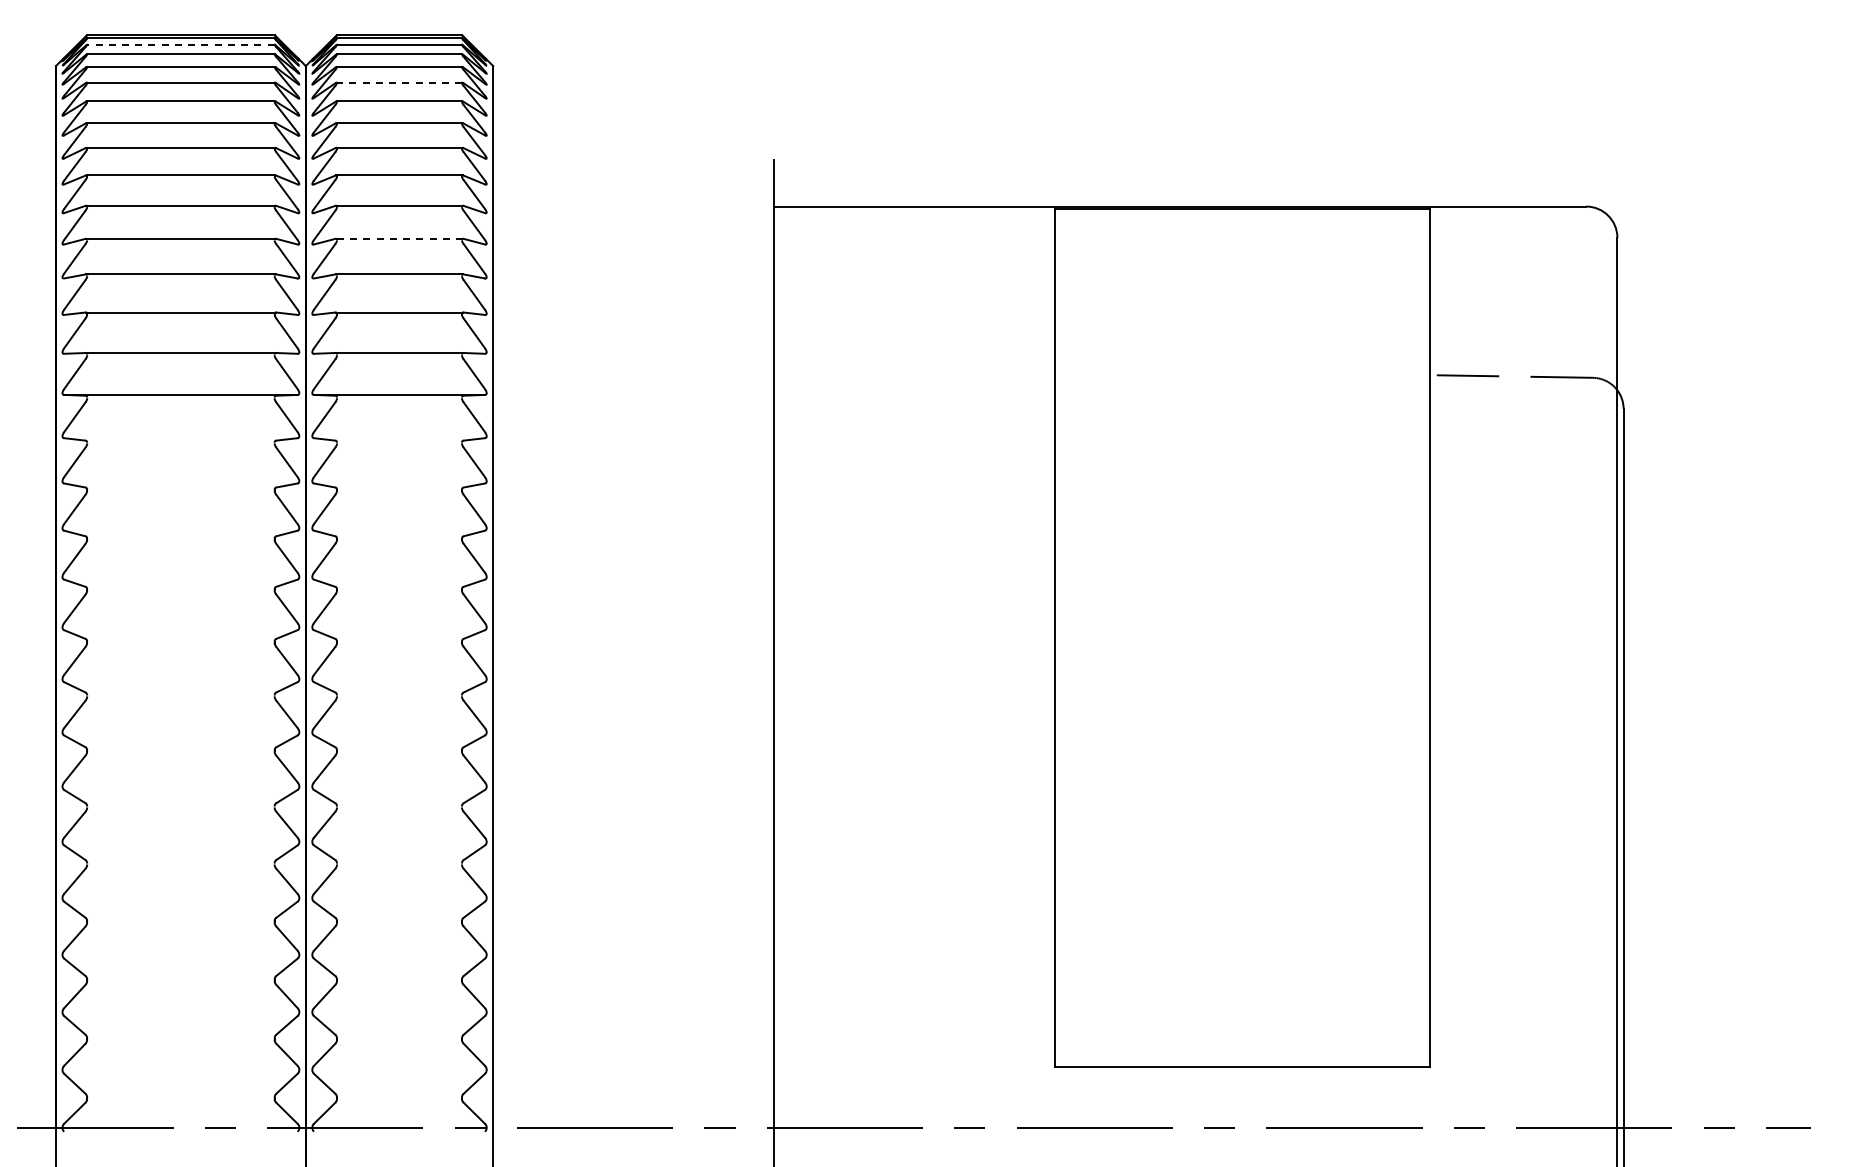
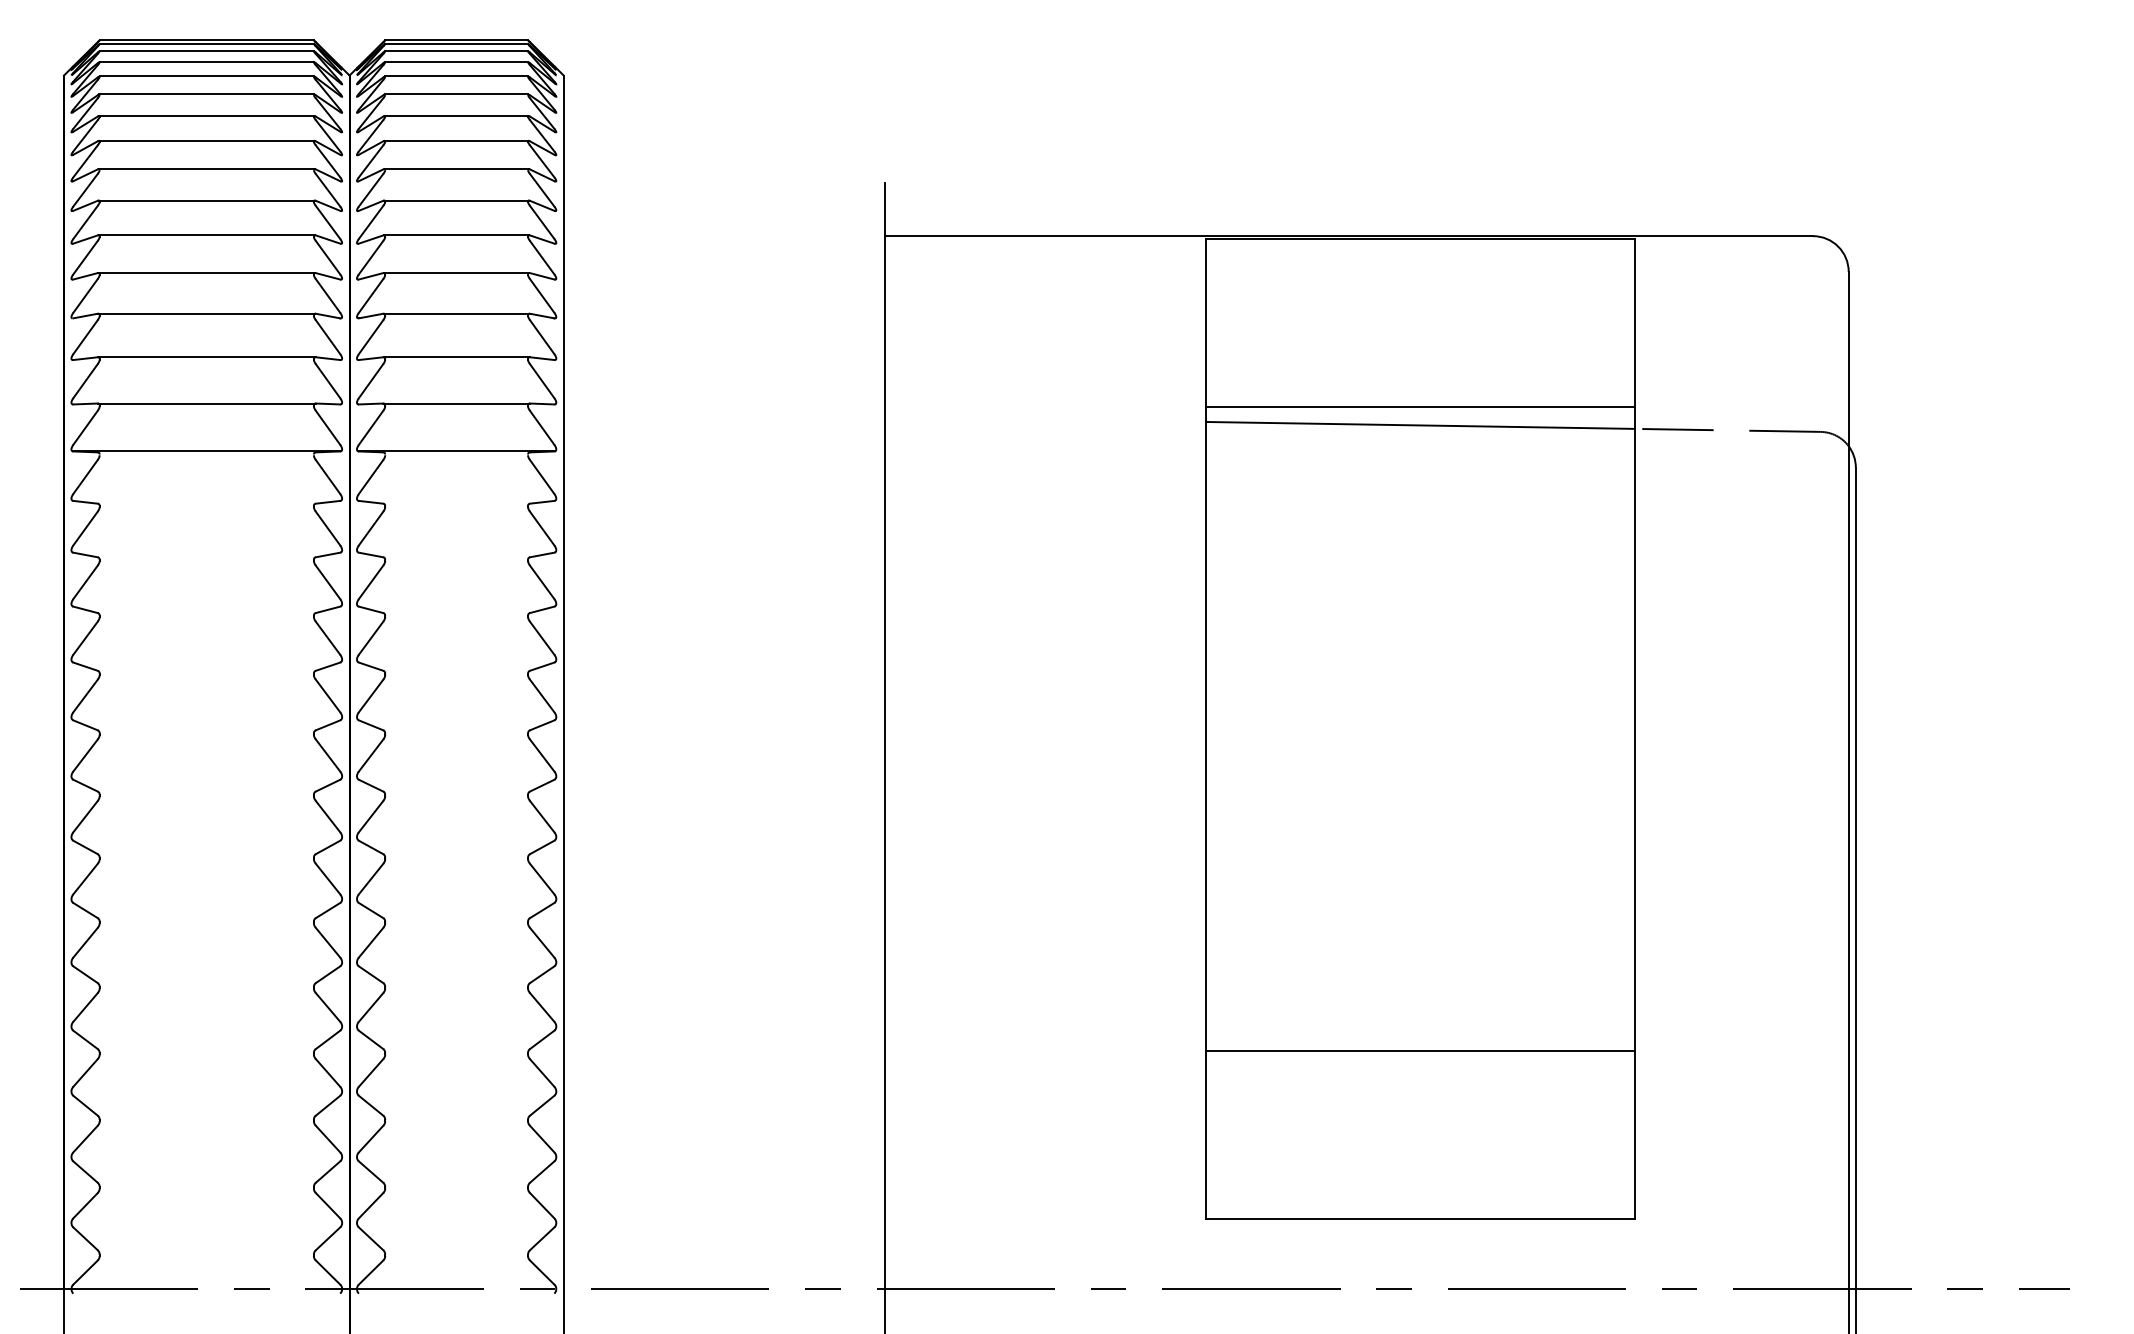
line: (180, 44) -> (206, 50), dashed -> solid
line: (399, 82) -> (456, 94), dashed -> solid
line: (399, 238) -> (456, 272), dashed -> solid
line: (1242, 356) -> (1420, 407), added
line: (1242, 372) -> (1420, 425), added
line: (1242, 919) -> (1420, 1051), added

